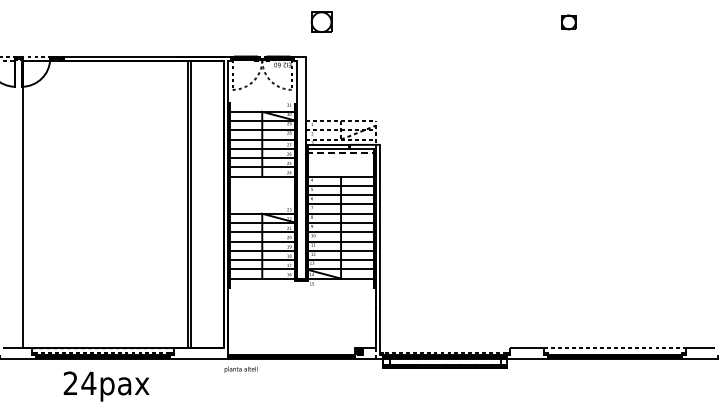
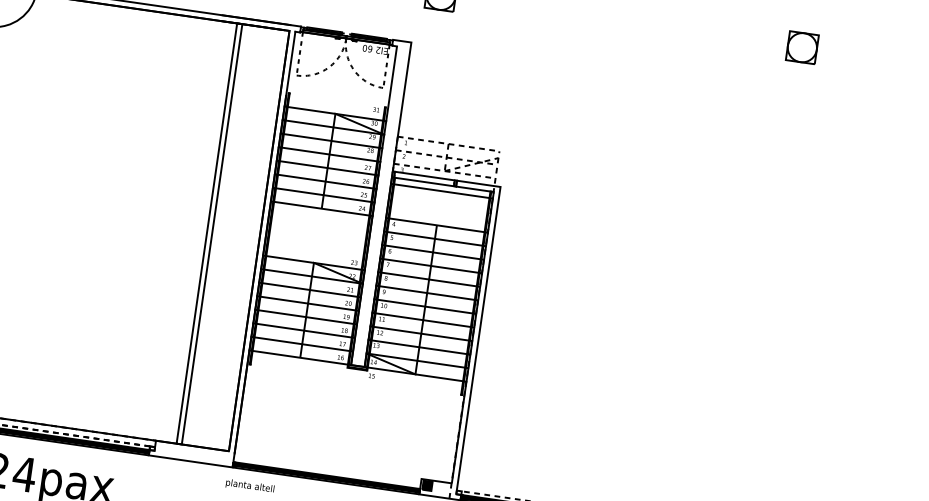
part: (568, 22) -> (801, 47), size x1.43
line: (341, 153) -> (442, 191), dashed -> solid

